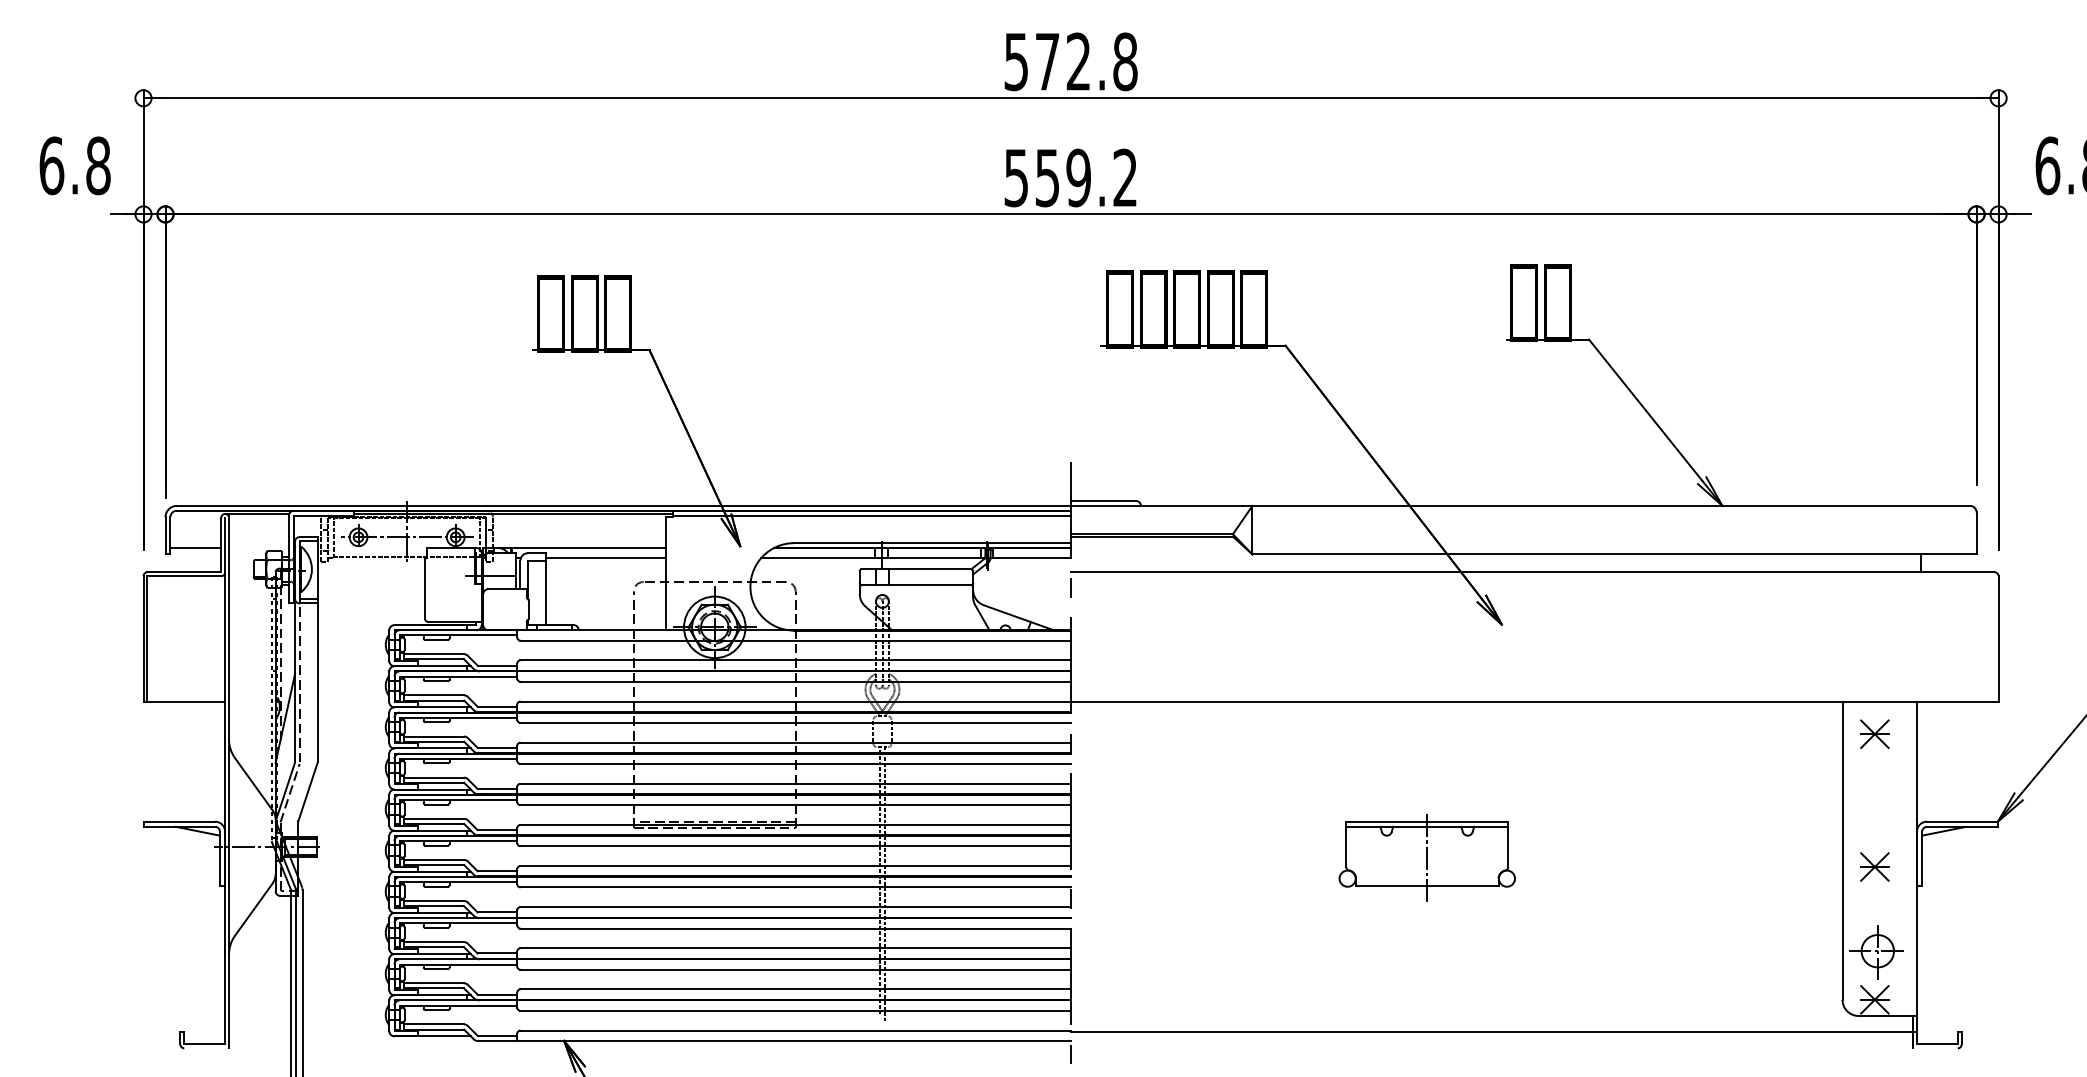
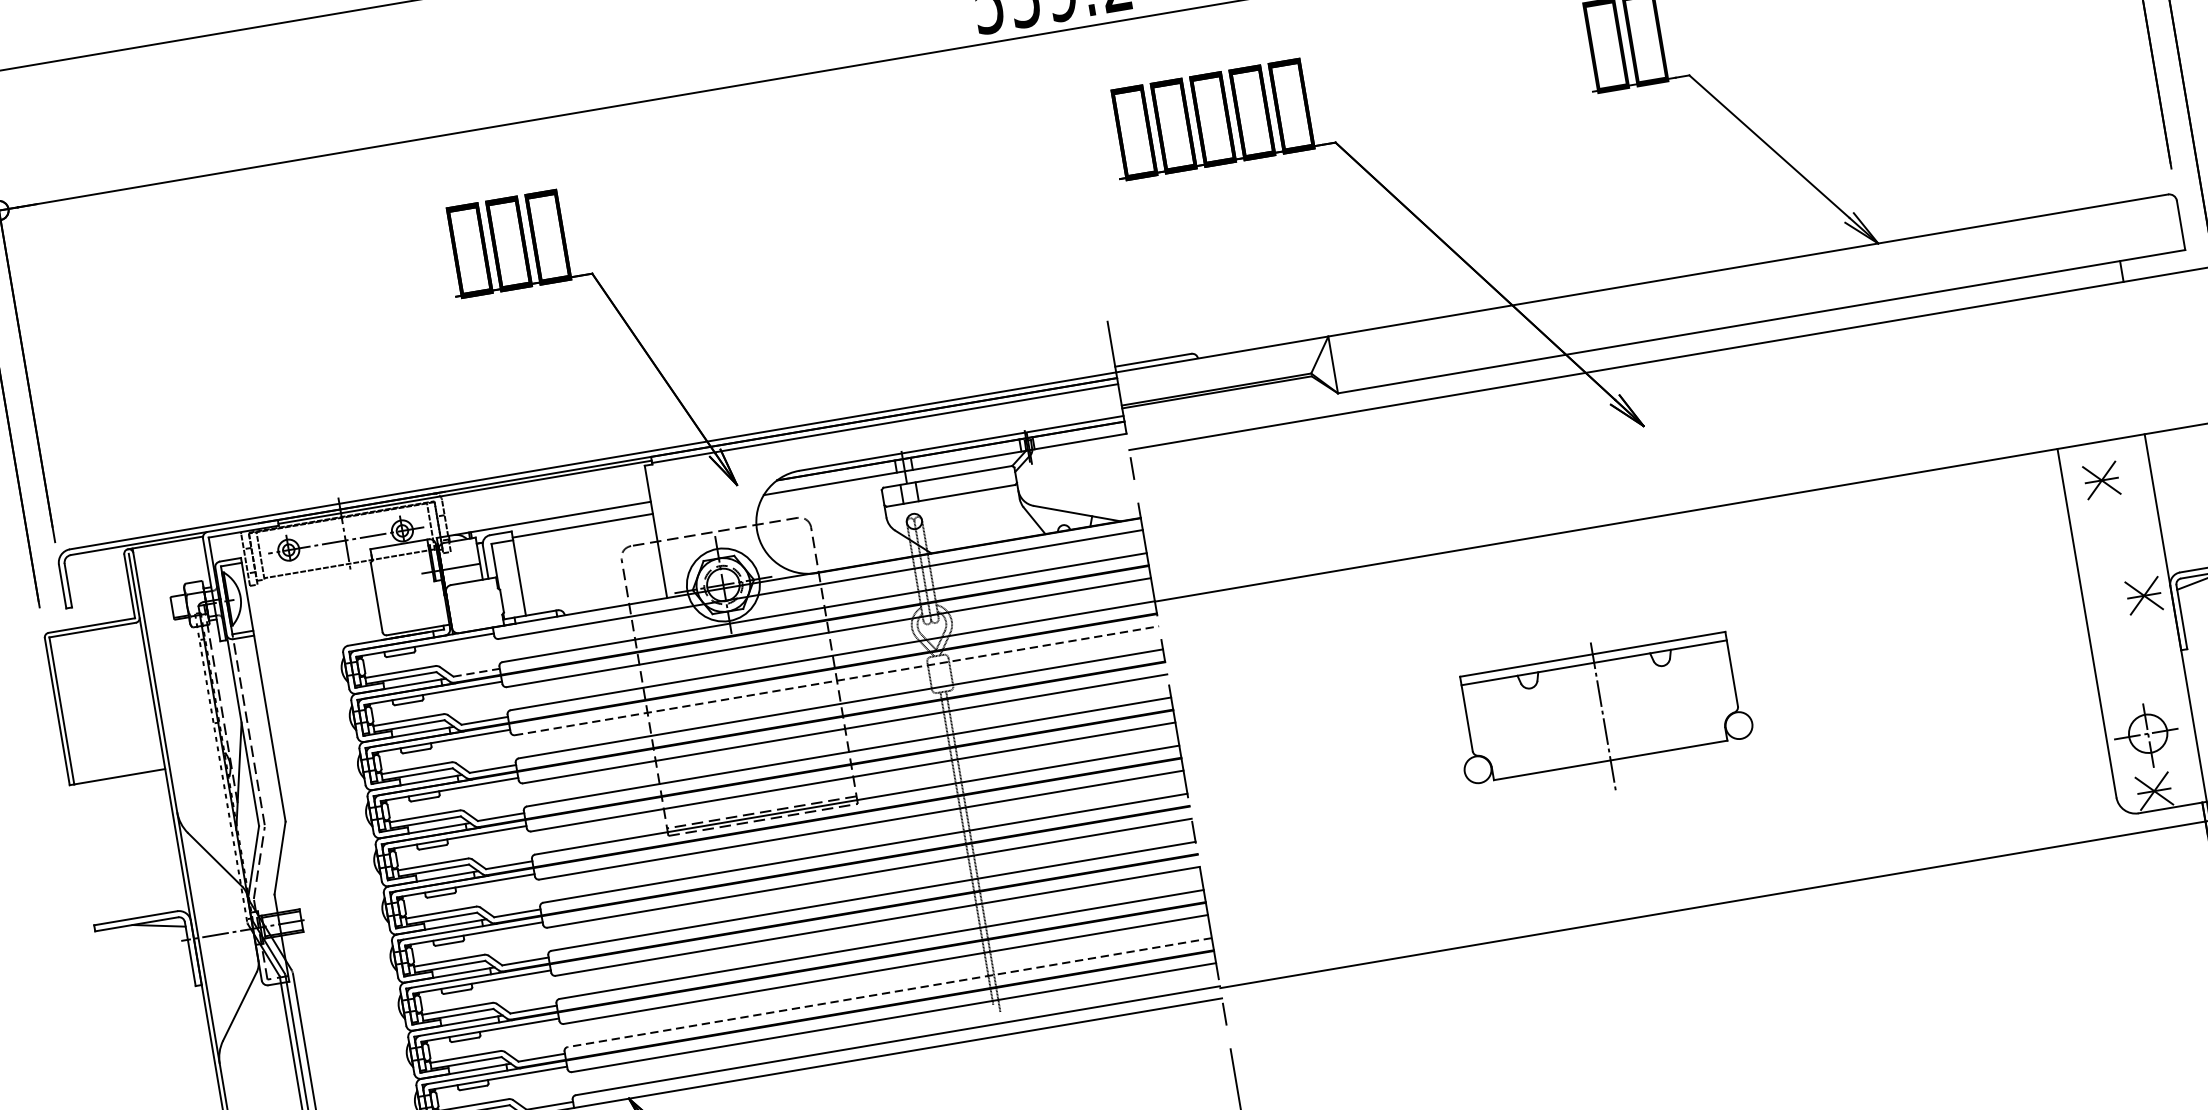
line: (195, 548) -> (100, 595), removed
line: (497, 665) -> (476, 672), solid -> dashed
line: (796, 722) -> (837, 680), solid -> dashed
part: (1426, 857) -> (1601, 713), size x1.4
part: (1874, 866) -> (2143, 595), moved
line: (795, 989) -> (889, 992), solid -> dashed

